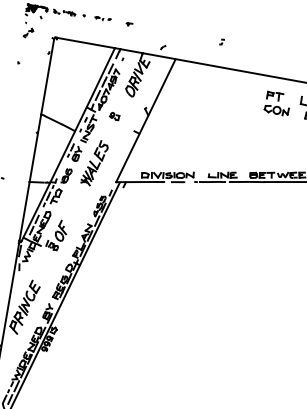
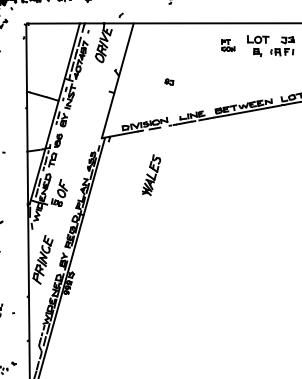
part: (278, 103) -> (228, 45), size x0.6
part: (115, 115) -> (169, 81), moved
part: (94, 163) -> (151, 175), moved

